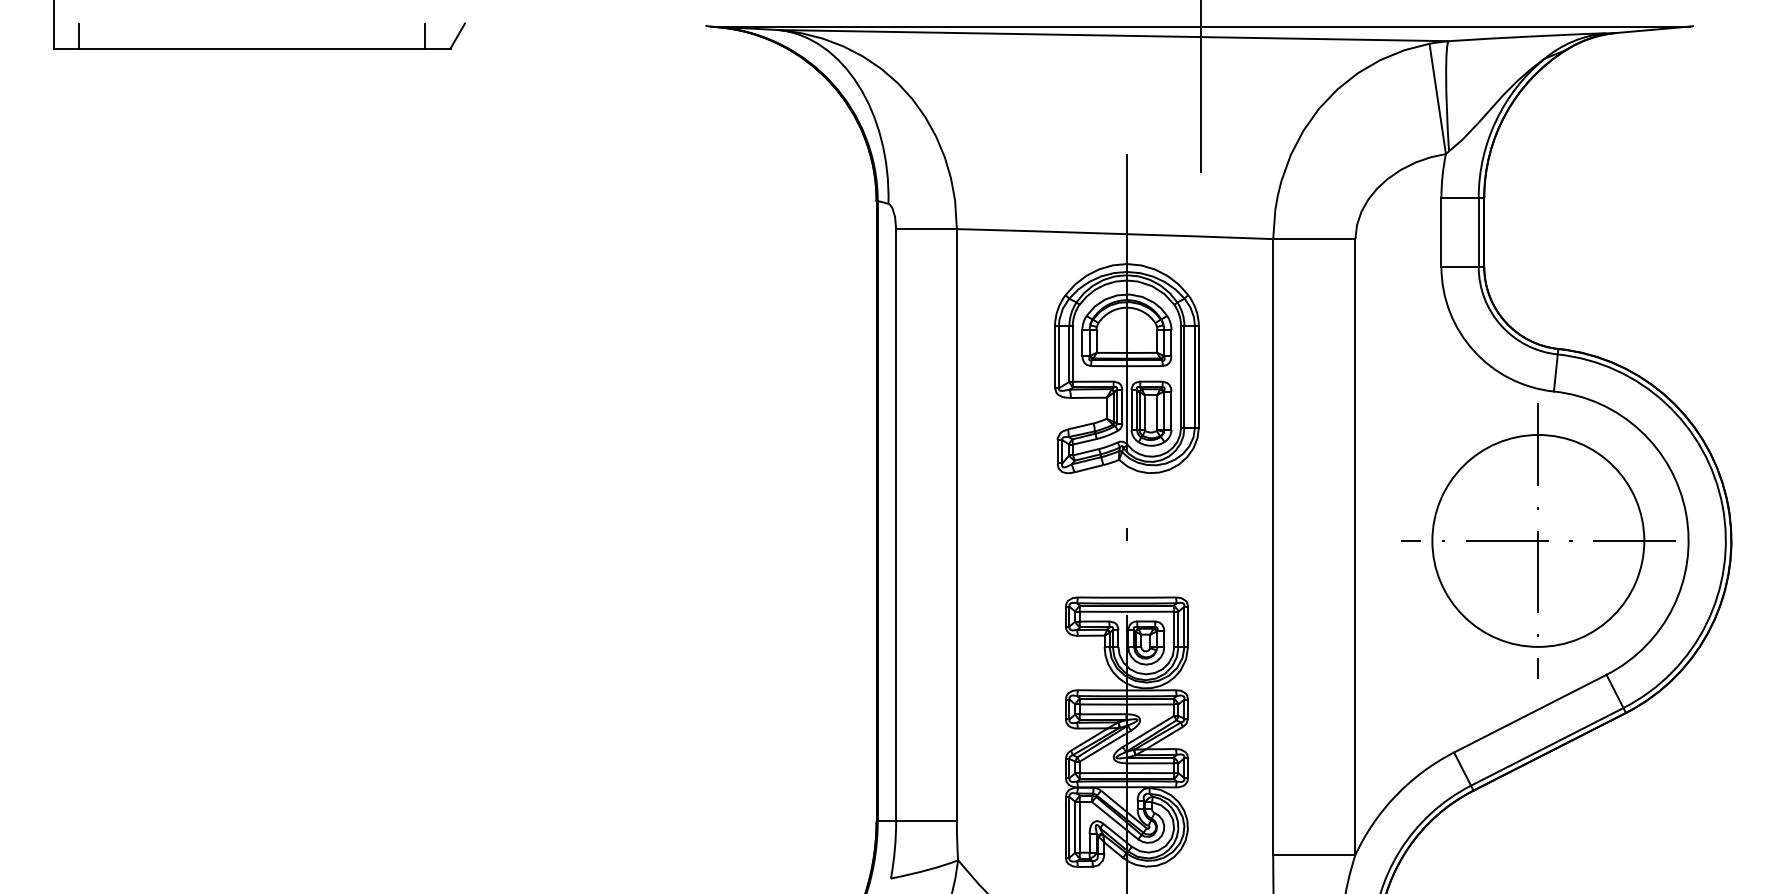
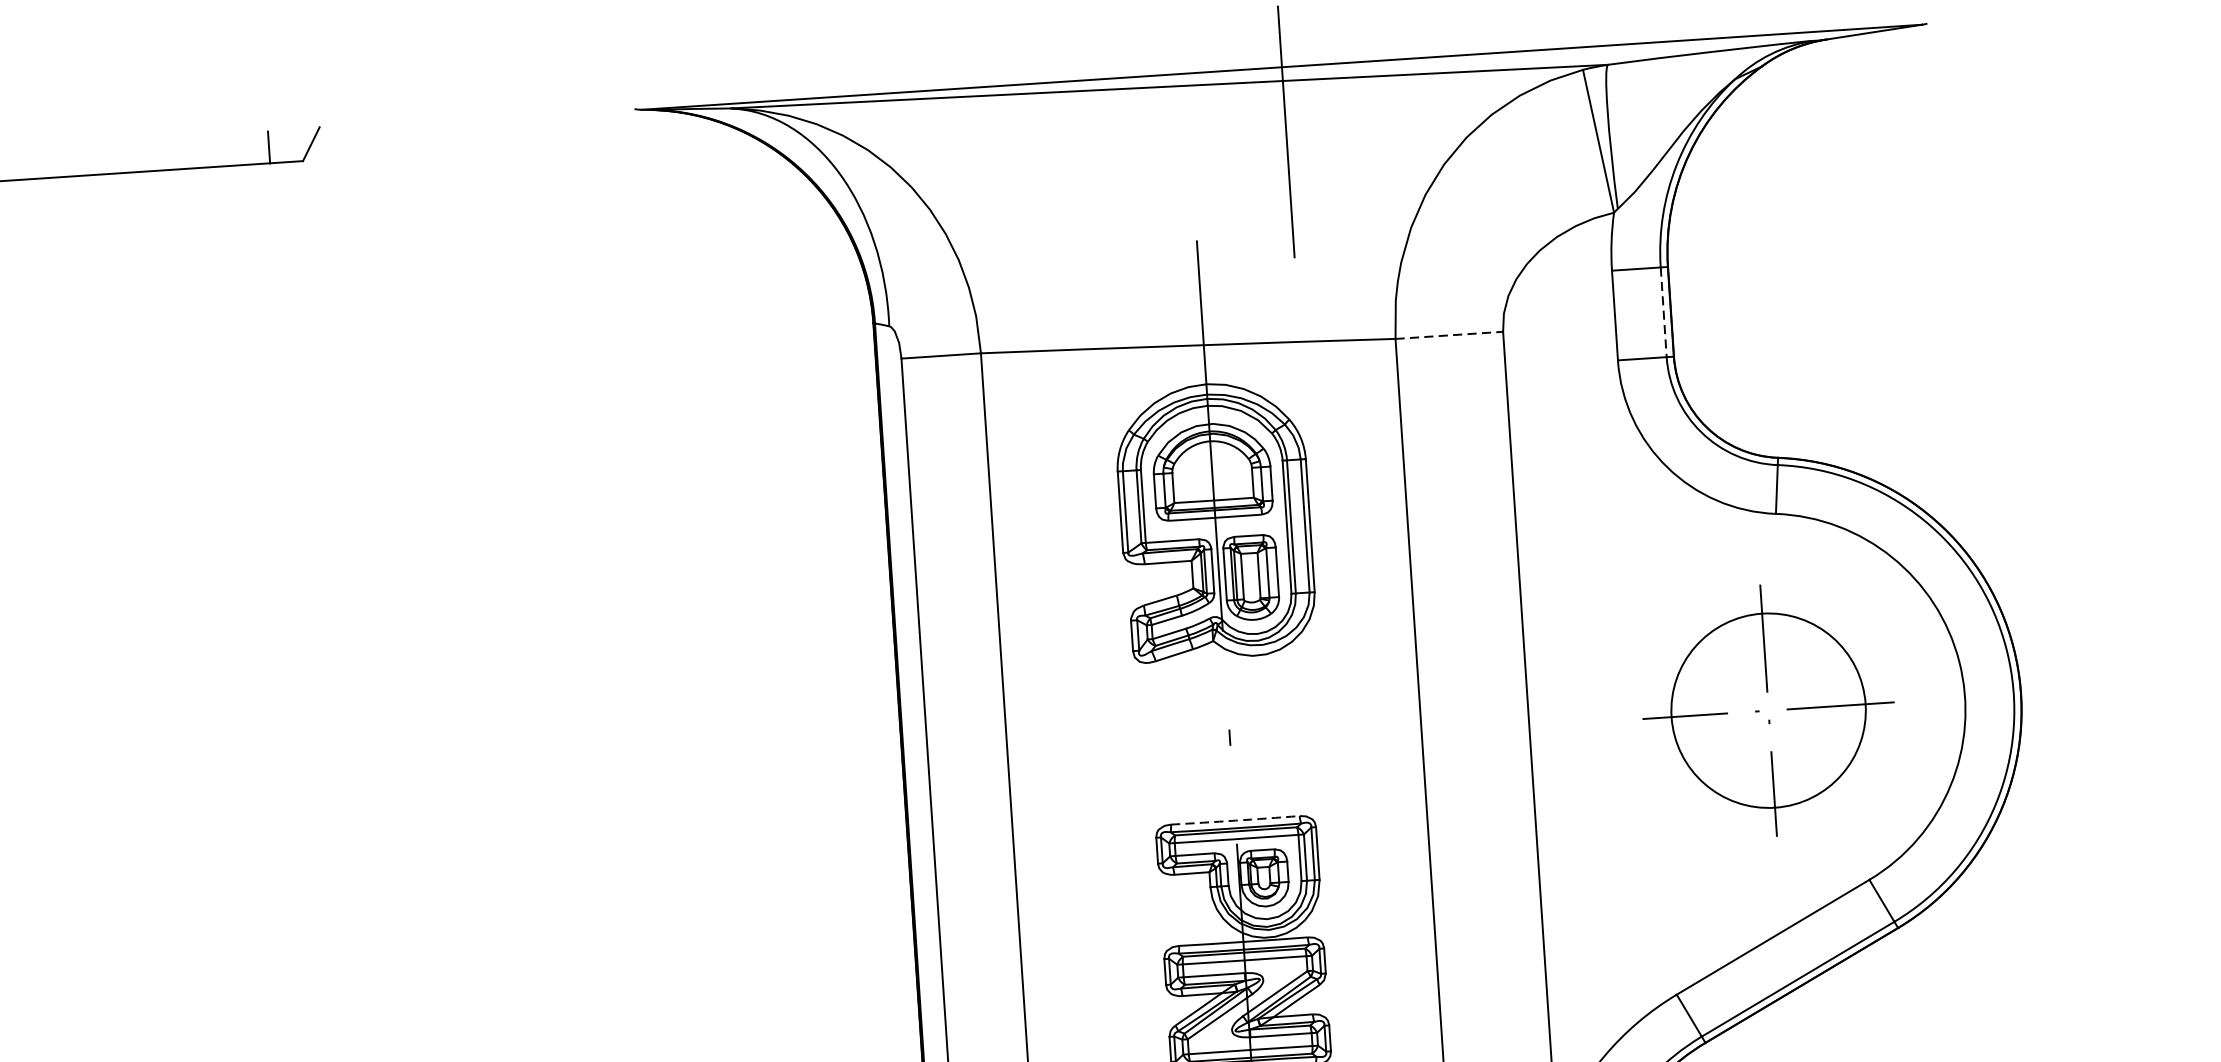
line: (1478, 232) -> (1663, 312), solid -> dashed
line: (1314, 239) -> (1449, 335), solid -> dashed
part: (1538, 540) -> (1768, 710), size x0.7
arc: (1126, 597) -> (1234, 820), solid -> dashed

